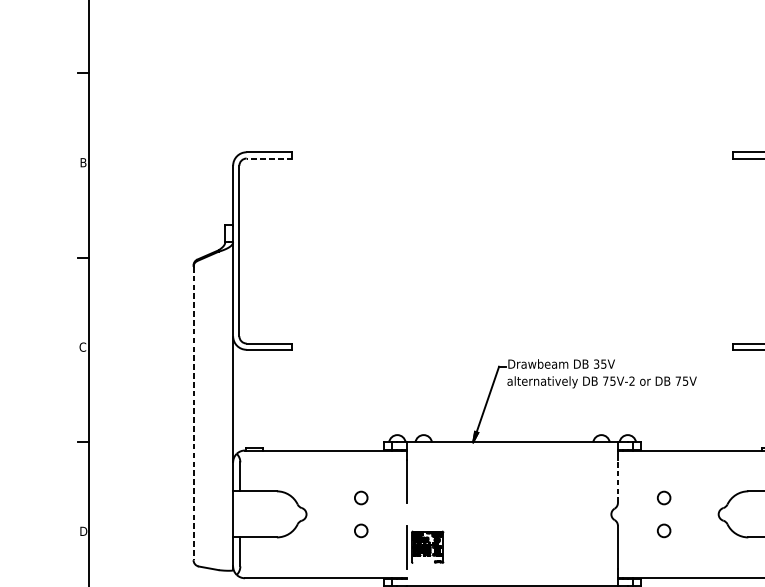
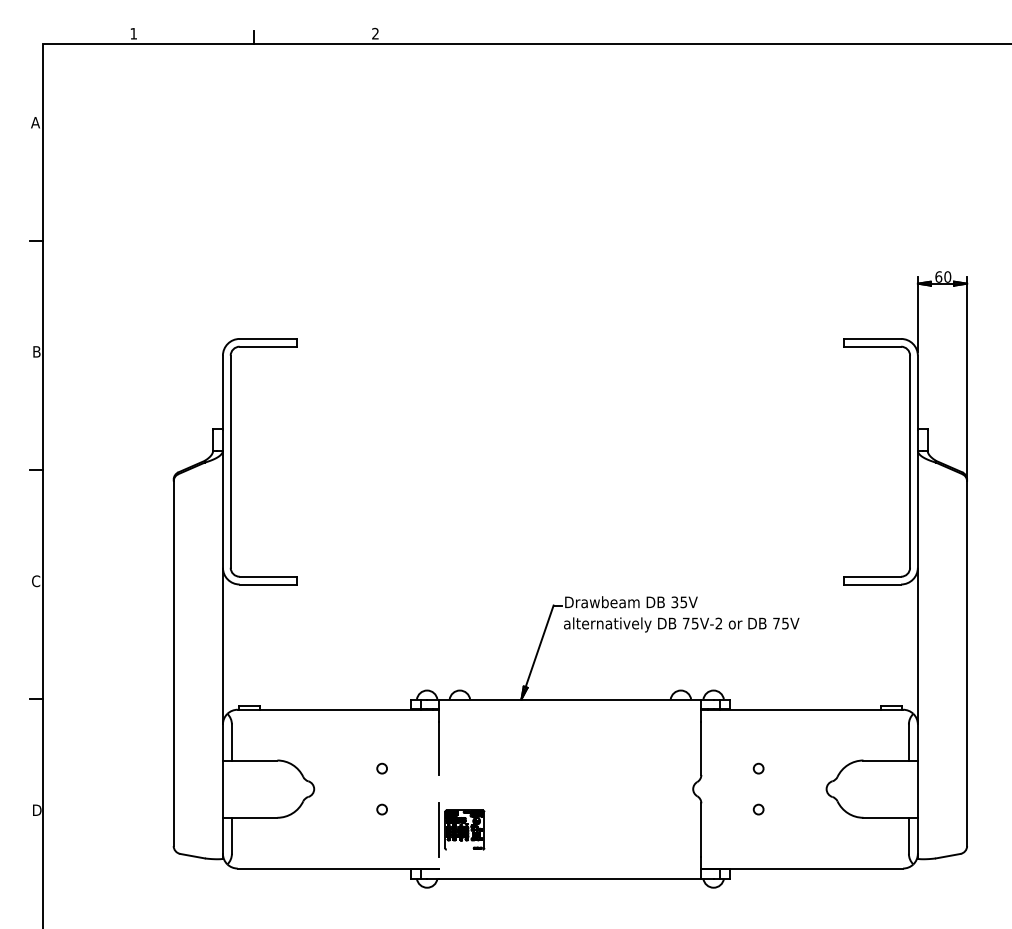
line: (268, 158) -> (267, 346), dashed -> solid
line: (193, 414) -> (173, 664), dashed -> solid
line: (618, 481) -> (701, 748), dashed -> solid
circle: (360, 497) -> (381, 768), size x0.62
circle: (663, 497) -> (758, 768), size x0.62
circle: (360, 530) -> (381, 809), size x0.62
circle: (663, 530) -> (758, 809), size x0.62

